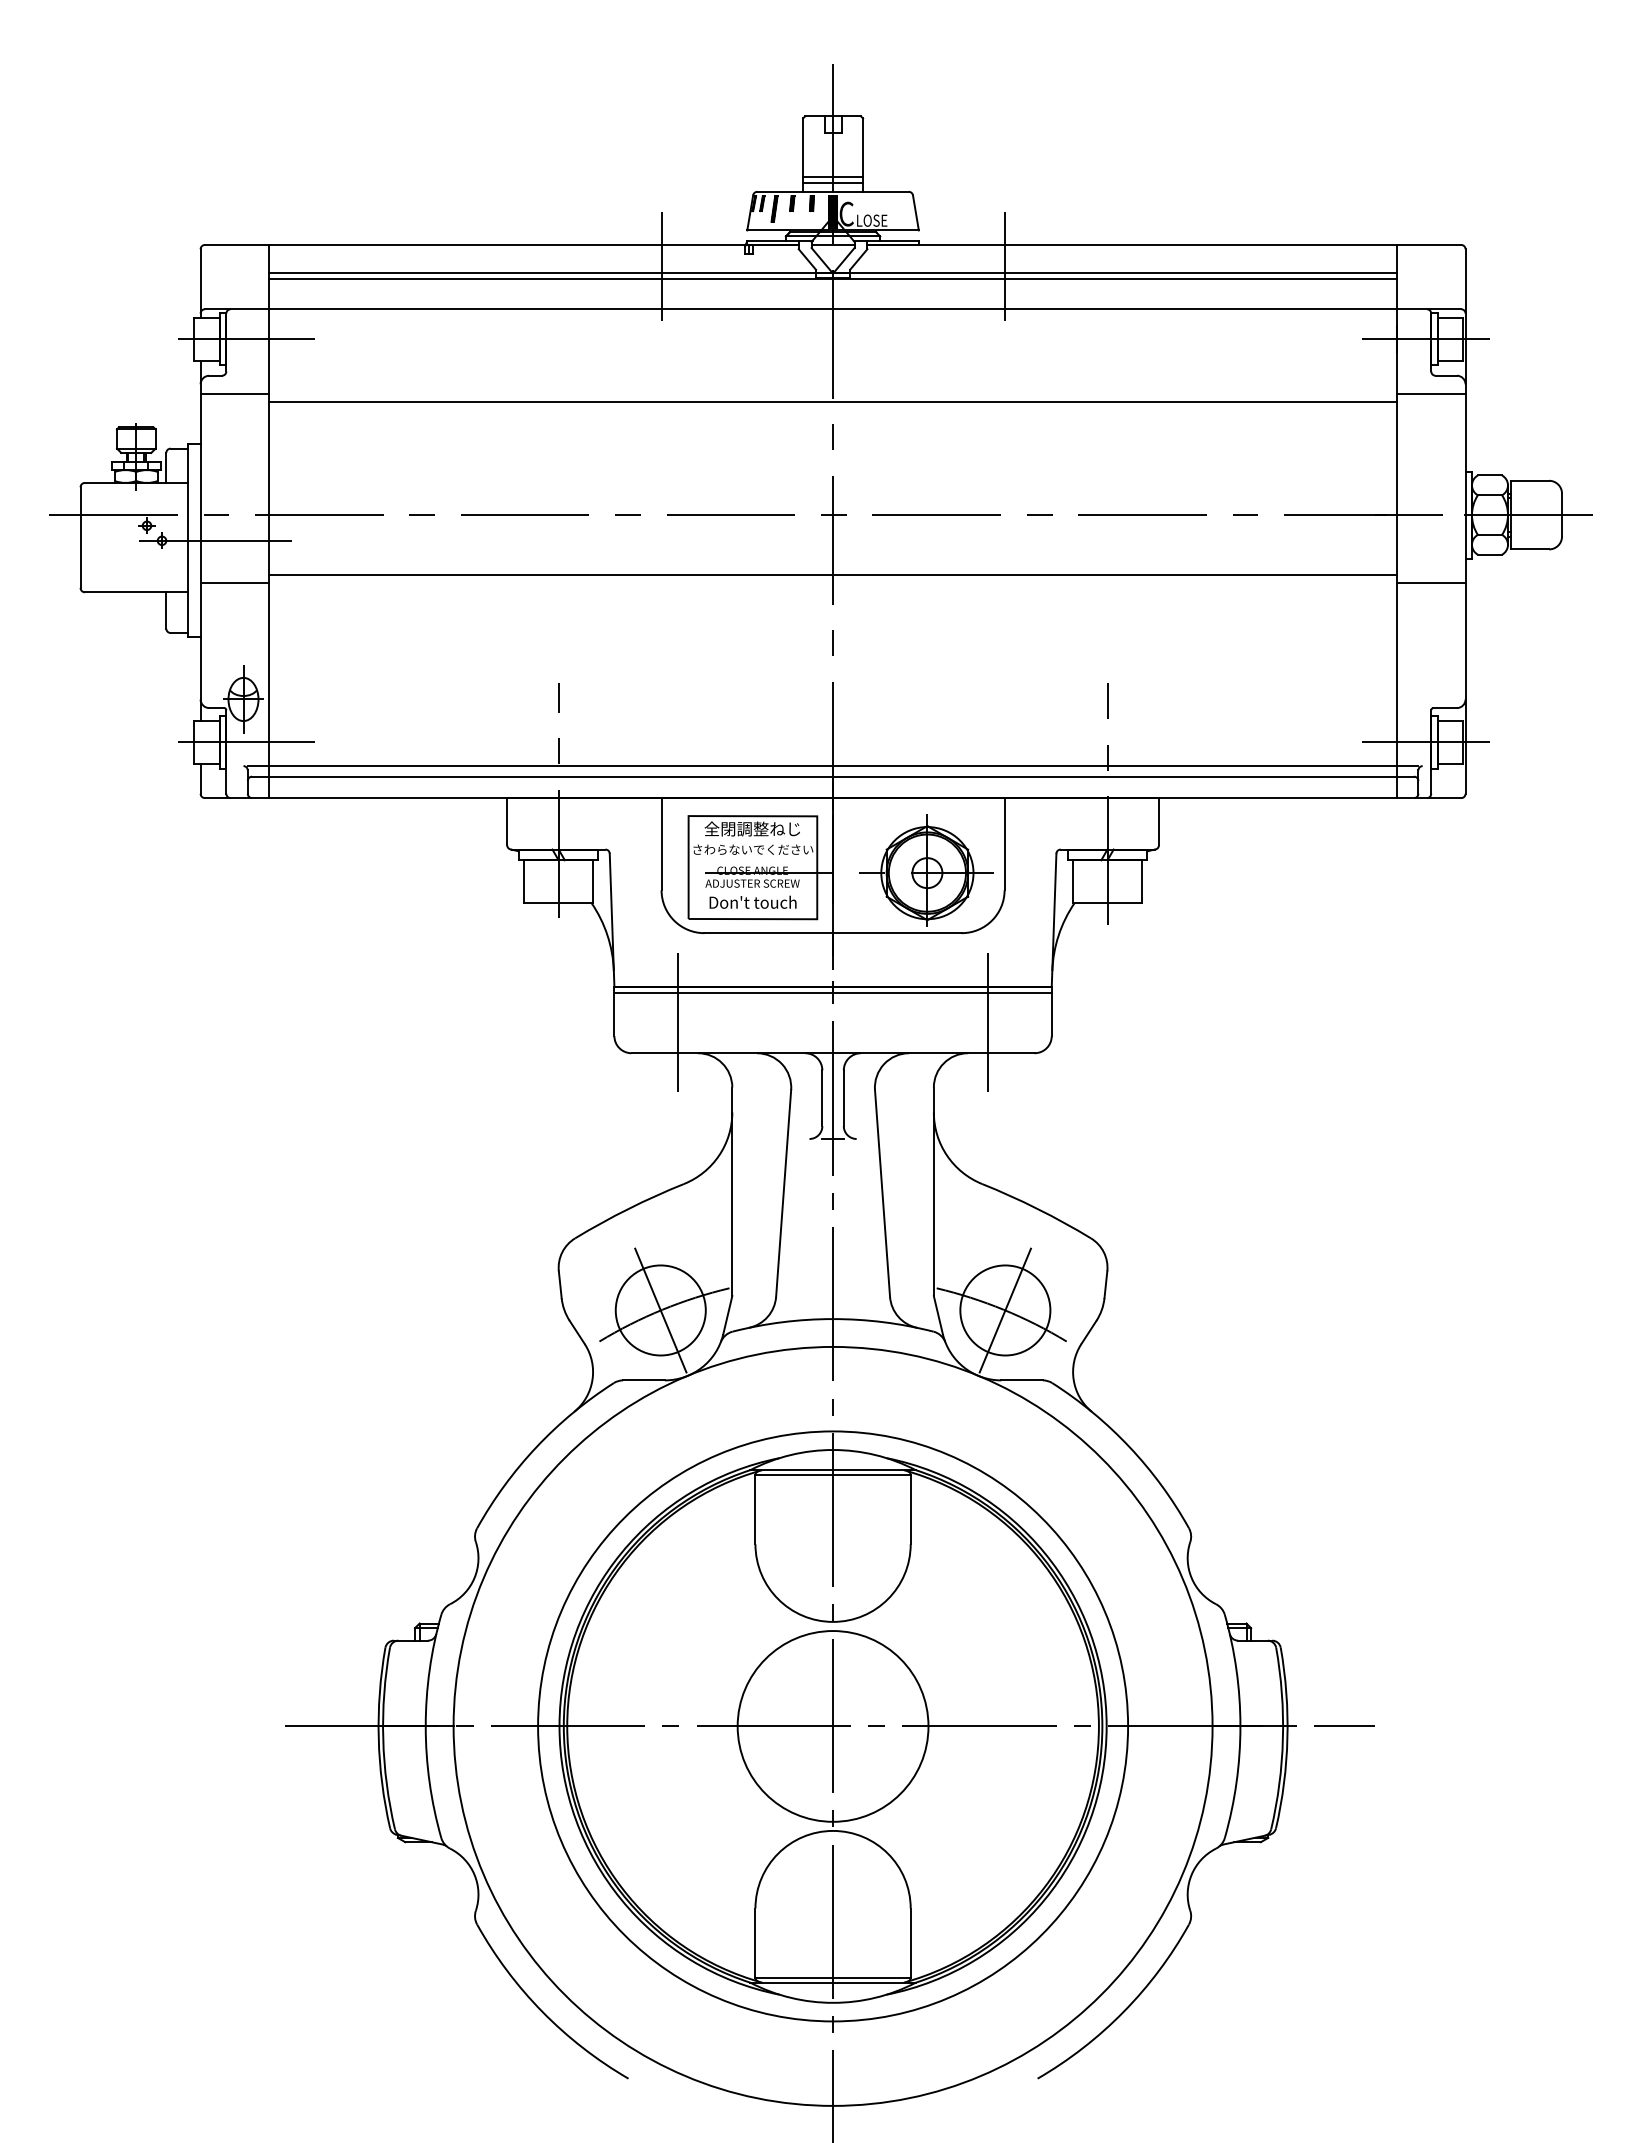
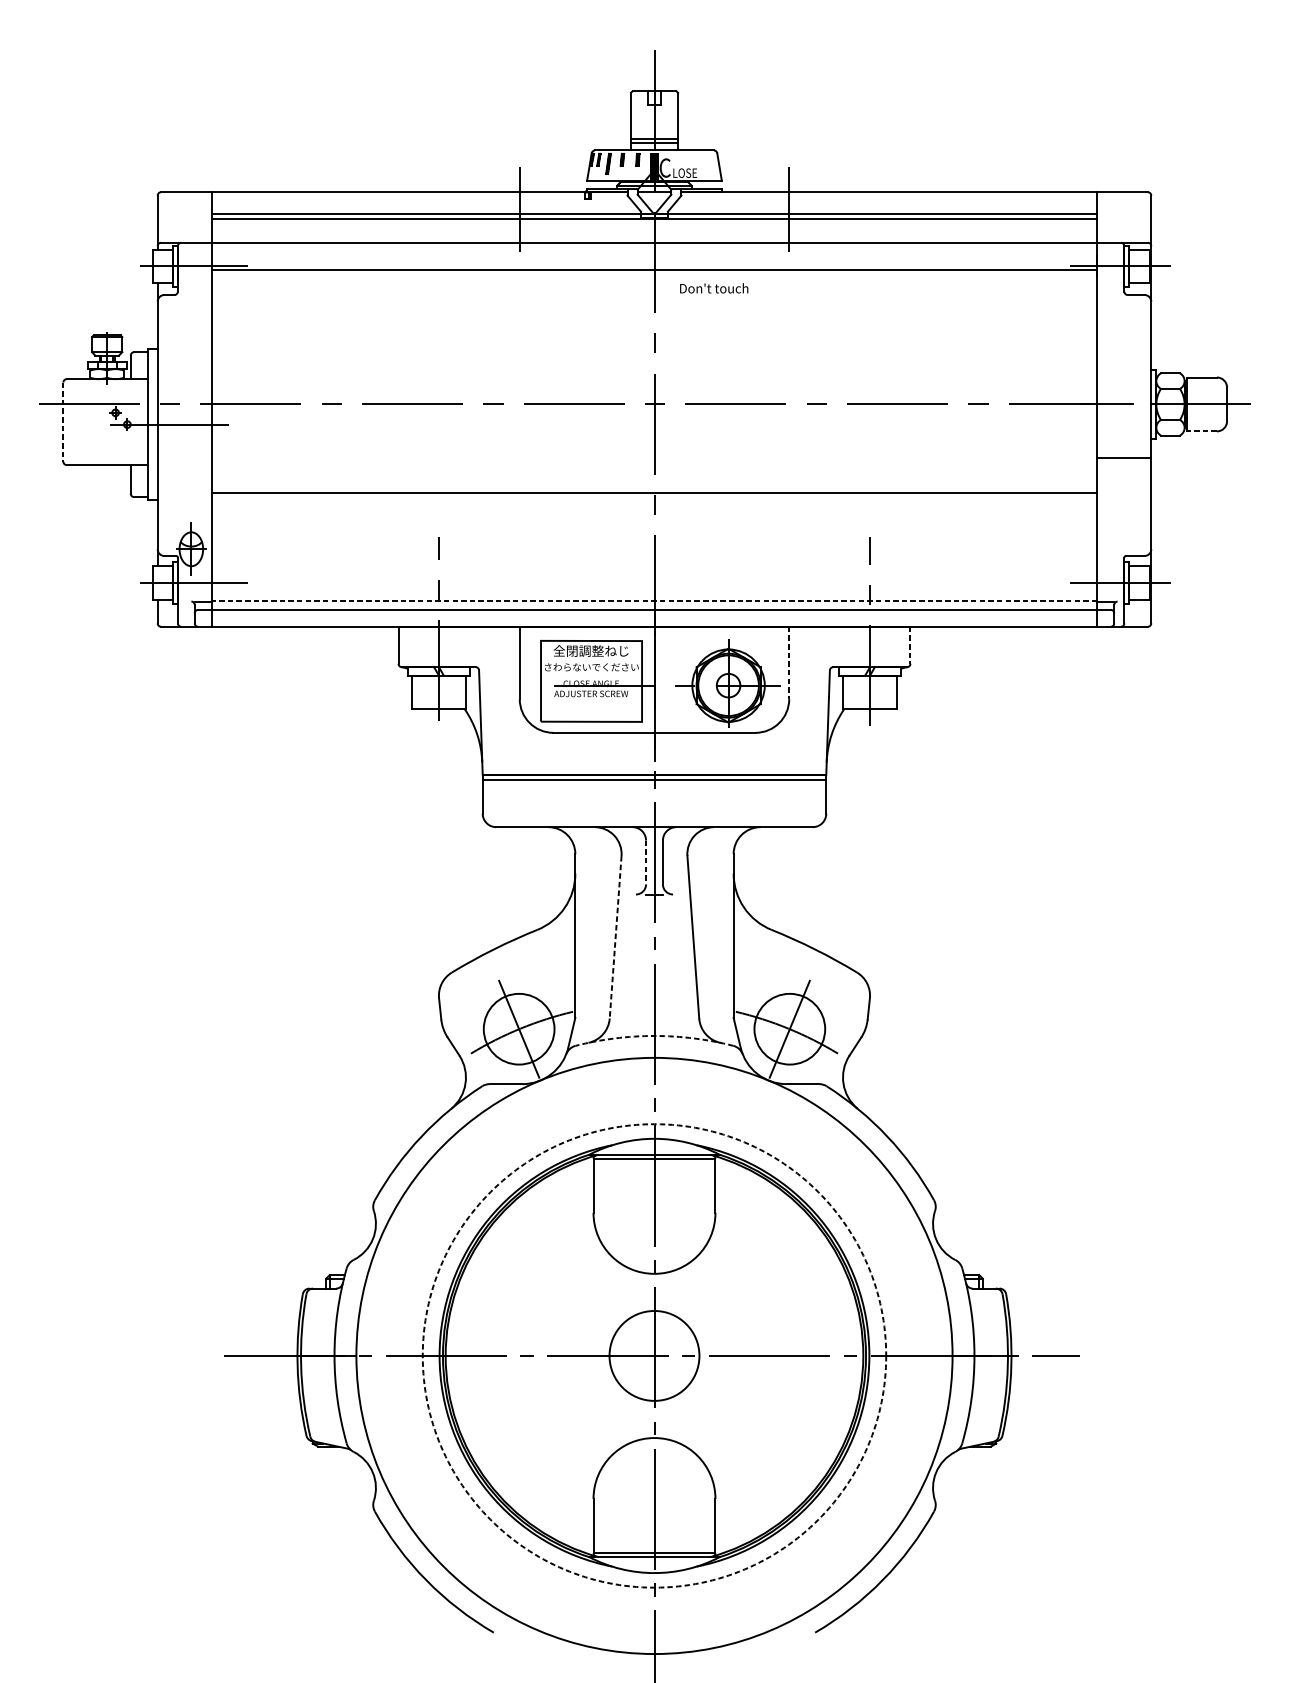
line: (234, 393) -> (184, 308), removed
line: (1430, 393) -> (1123, 308), removed
line: (832, 401) -> (654, 270), moved
line: (80, 538) -> (63, 422), solid -> dashed
line: (1529, 549) -> (1201, 431), solid -> dashed
line: (832, 575) -> (654, 492), moved
line: (234, 583) -> (184, 458), removed
line: (833, 765) -> (654, 601), solid -> dashed
line: (1158, 821) -> (910, 645), solid -> dashed
line: (1004, 844) -> (789, 663), solid -> dashed
text: (752, 901) -> (713, 287), moved
line: (678, 1022) -> (533, 803), removed
line: (987, 1022) -> (775, 803), removed
line: (822, 1098) -> (646, 862), solid -> dashed
line: (783, 1193) -> (615, 937), solid -> dashed
arc: (833, 1319) -> (654, 1036), solid -> dashed
circle: (832, 1726) -> (654, 1356), size x0.6
circle: (833, 1726) -> (654, 1356), solid -> dashed

